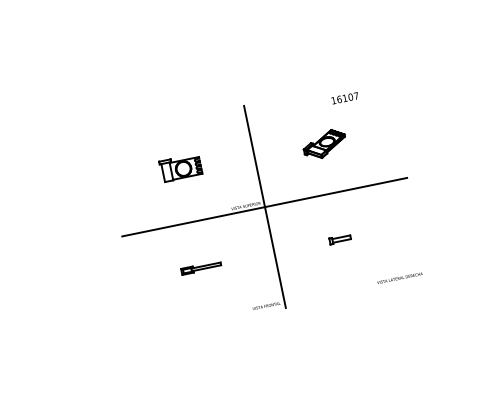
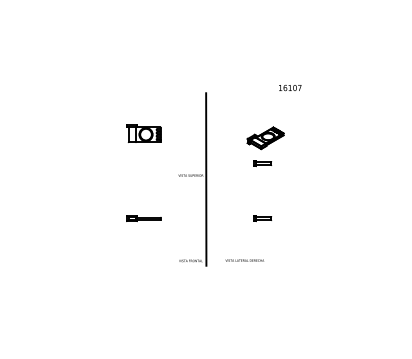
text: (345, 98) -> (290, 88), moved
part: (326, 174) -> (262, 163), added
line: (264, 207) -> (205, 179), removed
text: (399, 278) -> (244, 260), moved

